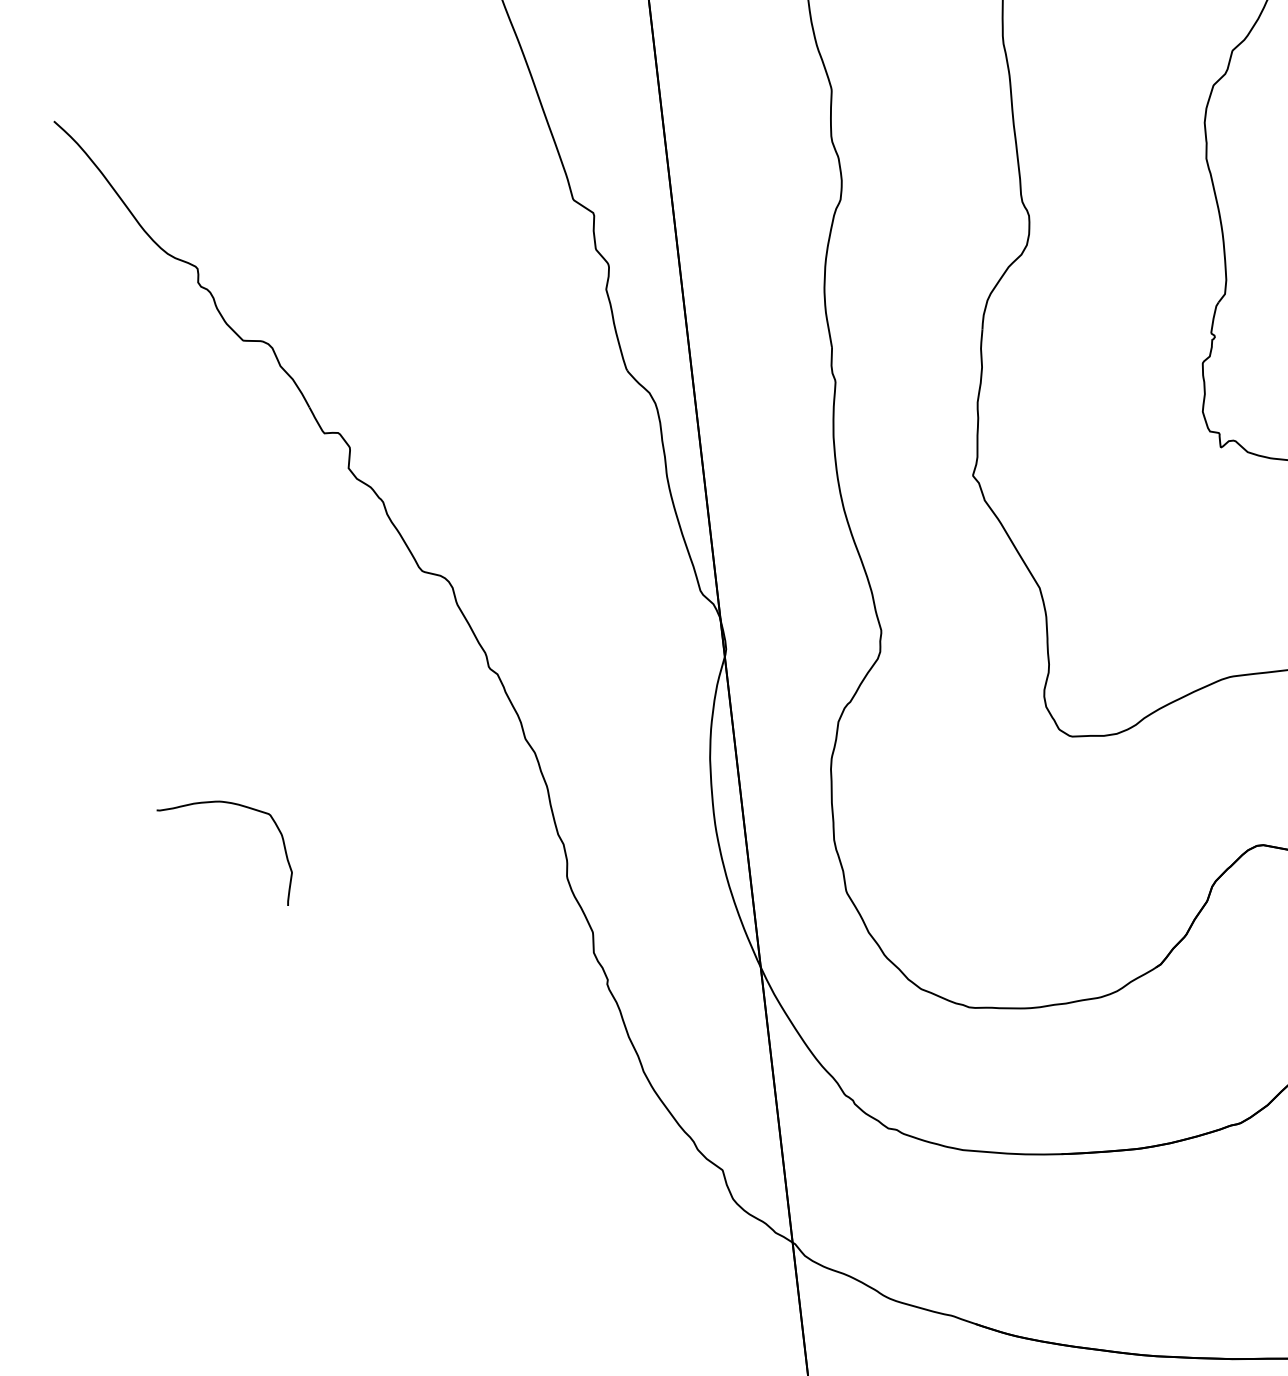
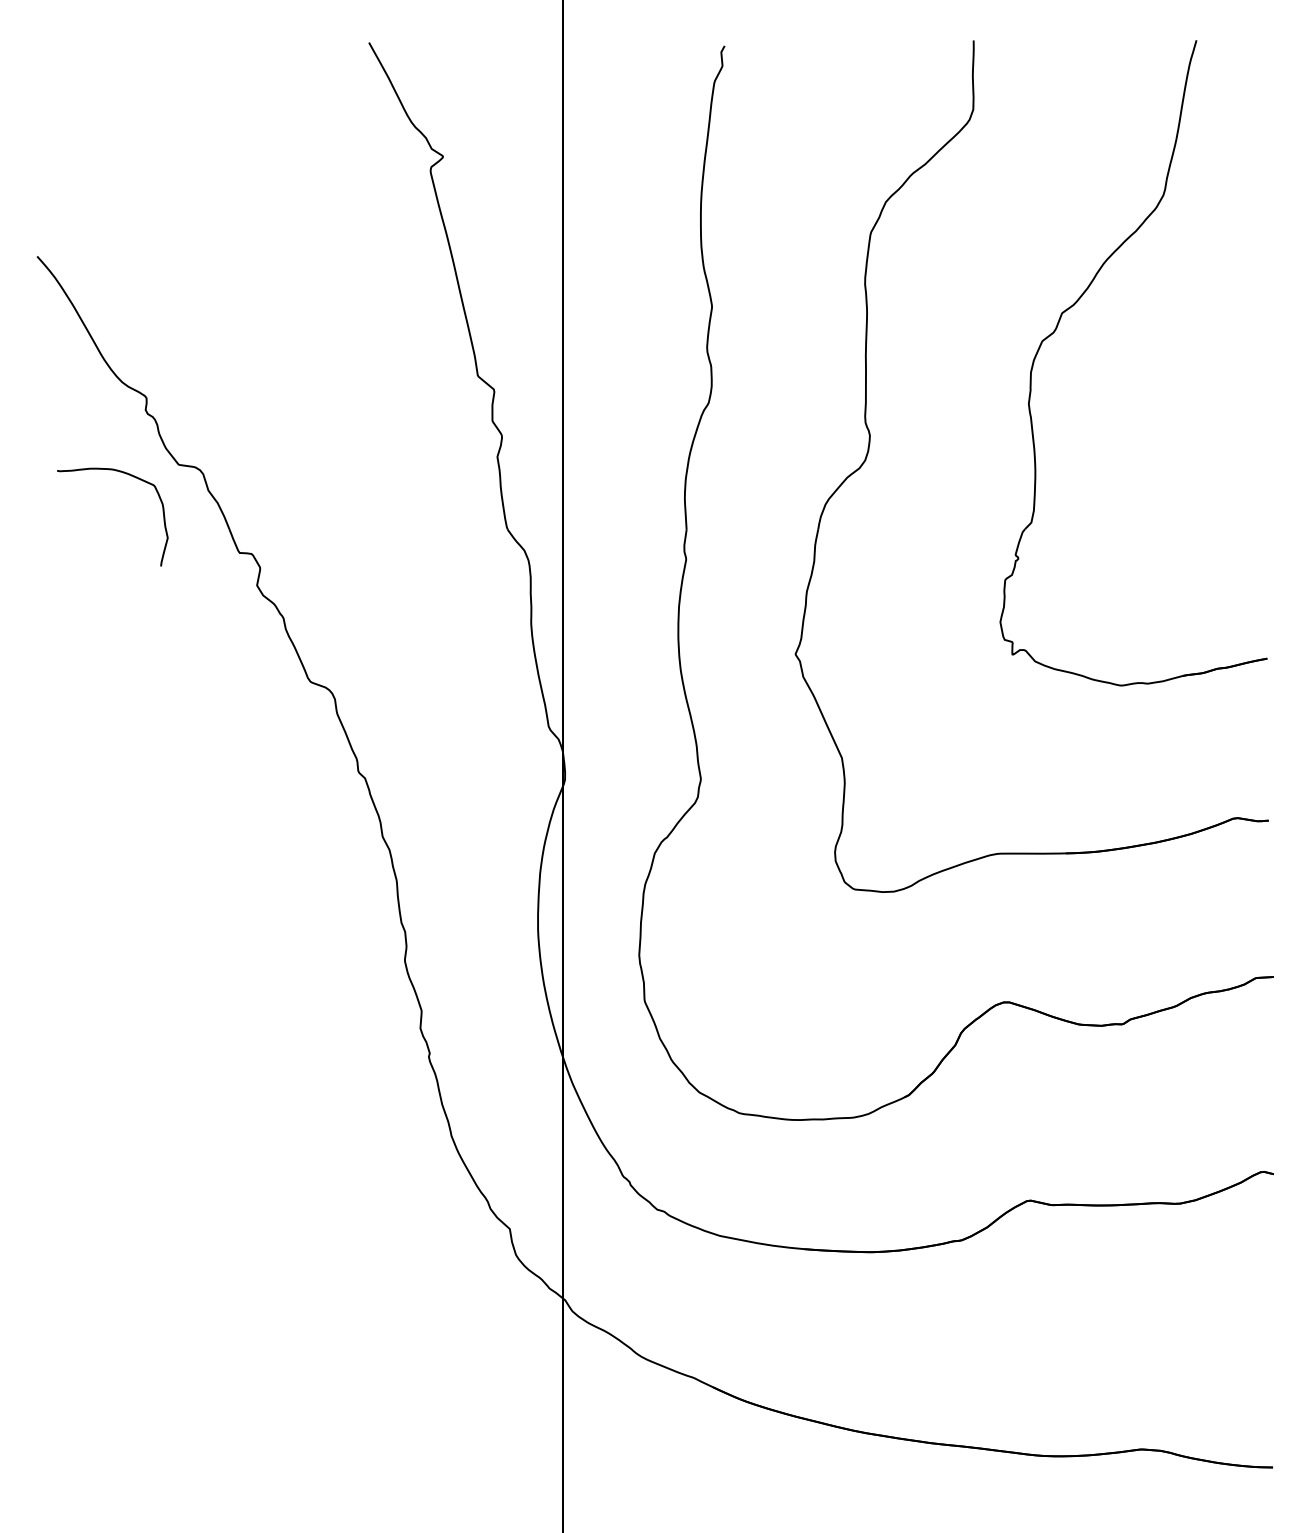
curve: (238, 806) -> (128, 475), moved

